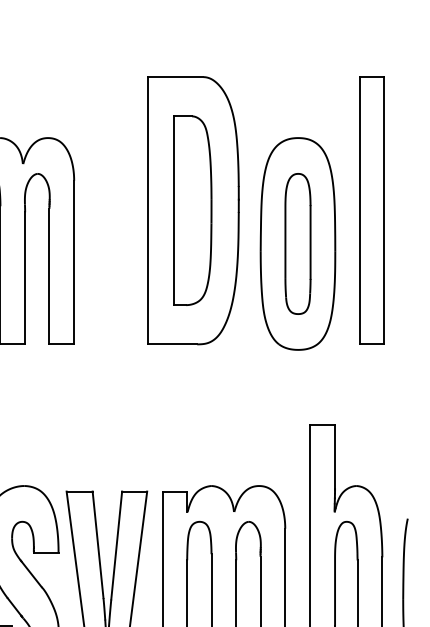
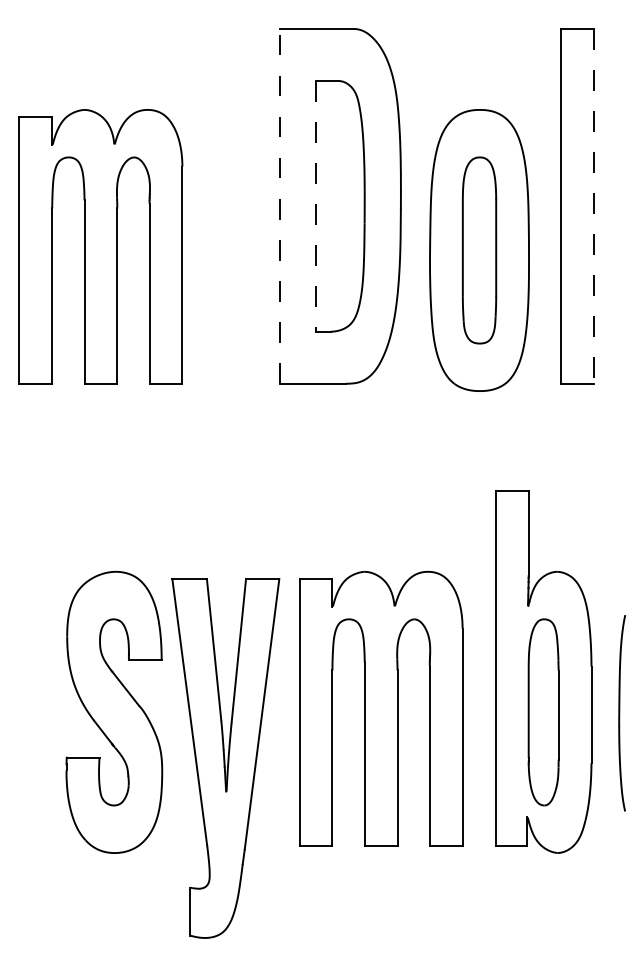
line: (148, 210) -> (280, 205), solid -> dashed
line: (174, 210) -> (315, 206), solid -> dashed
line: (384, 210) -> (594, 206), solid -> dashed

